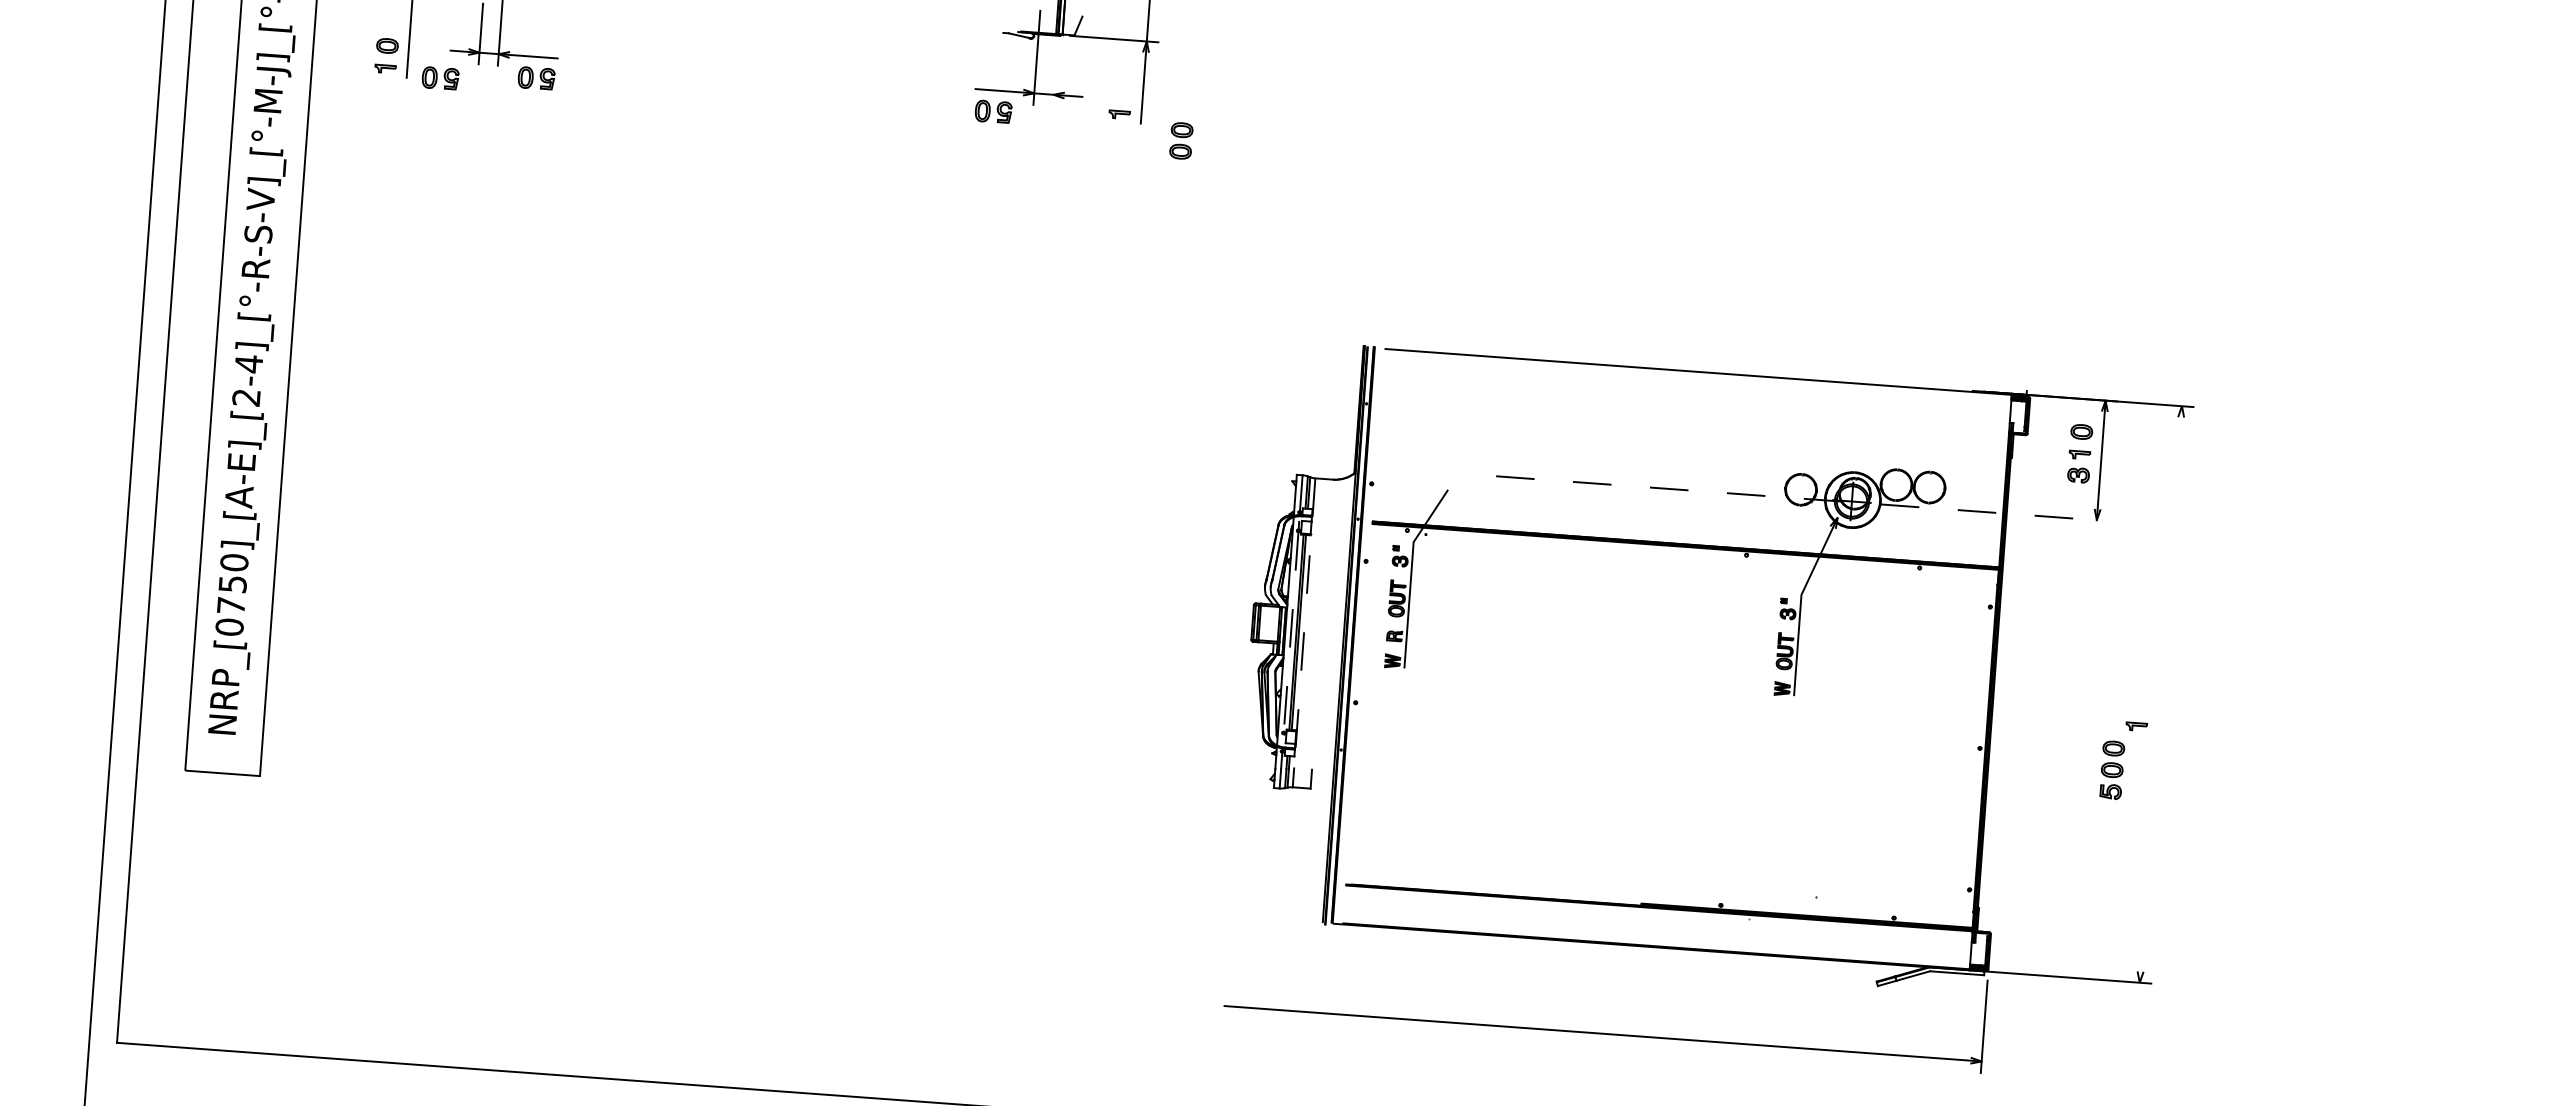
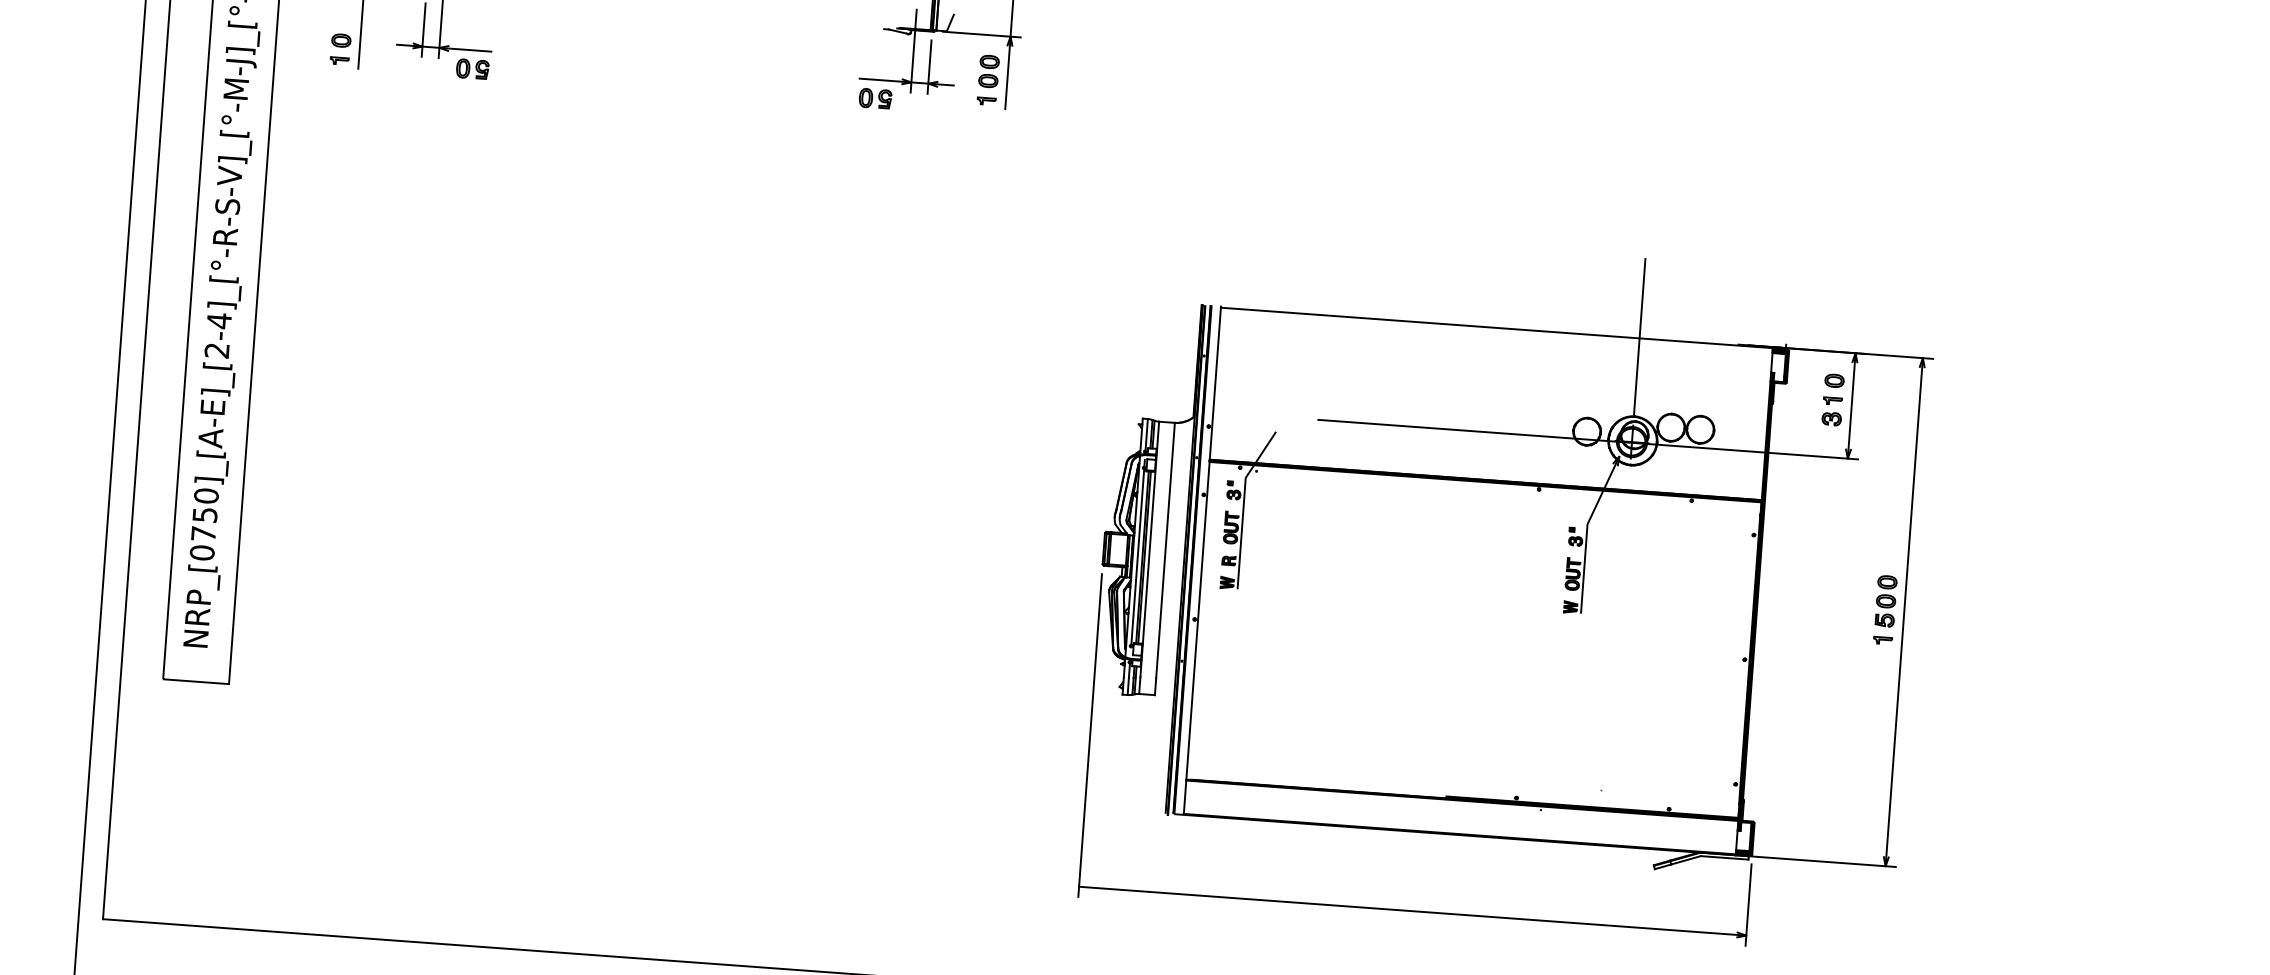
line: (1054, 75) -> (929, 66), added
part: (440, 78) -> (388, 69), removed
part: (1181, 140) -> (989, 71), moved
line: (1860, 381) -> (1639, 336), added
line: (1802, 498) -> (1588, 439), dashed -> solid
line: (1304, 623) -> (1149, 549), dashed -> solid
line: (1322, 624) -> (1165, 550), added
line: (1291, 632) -> (1138, 557), dashed -> solid
line: (1364, 635) -> (1202, 560), added
line: (2160, 694) -> (1903, 612), added
part: (2112, 769) -> (1886, 600), moved
line: (1236, 834) -> (1089, 735), added

